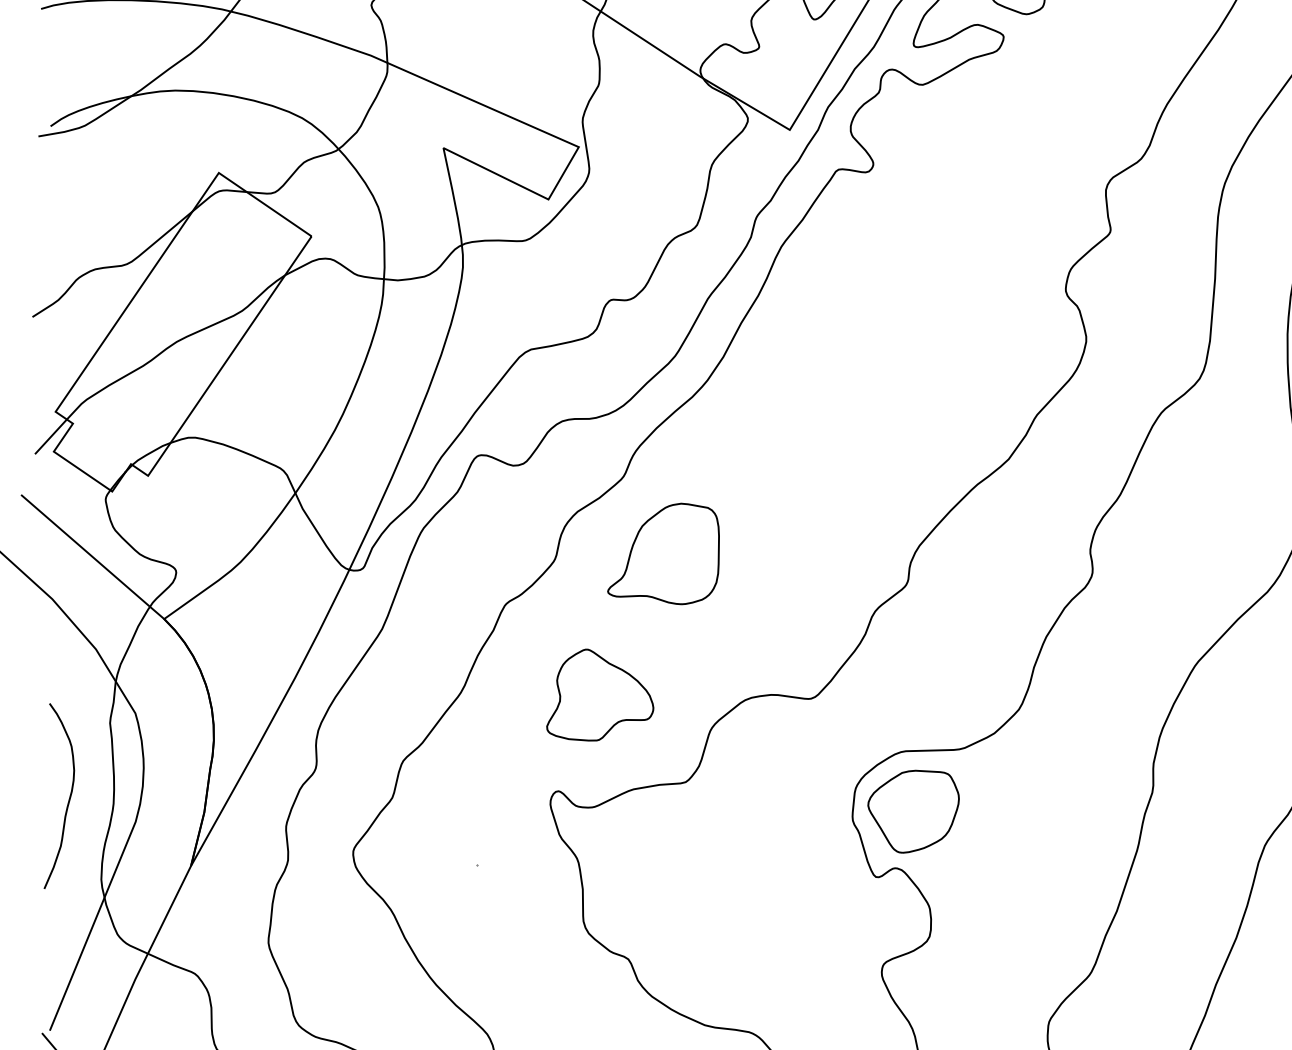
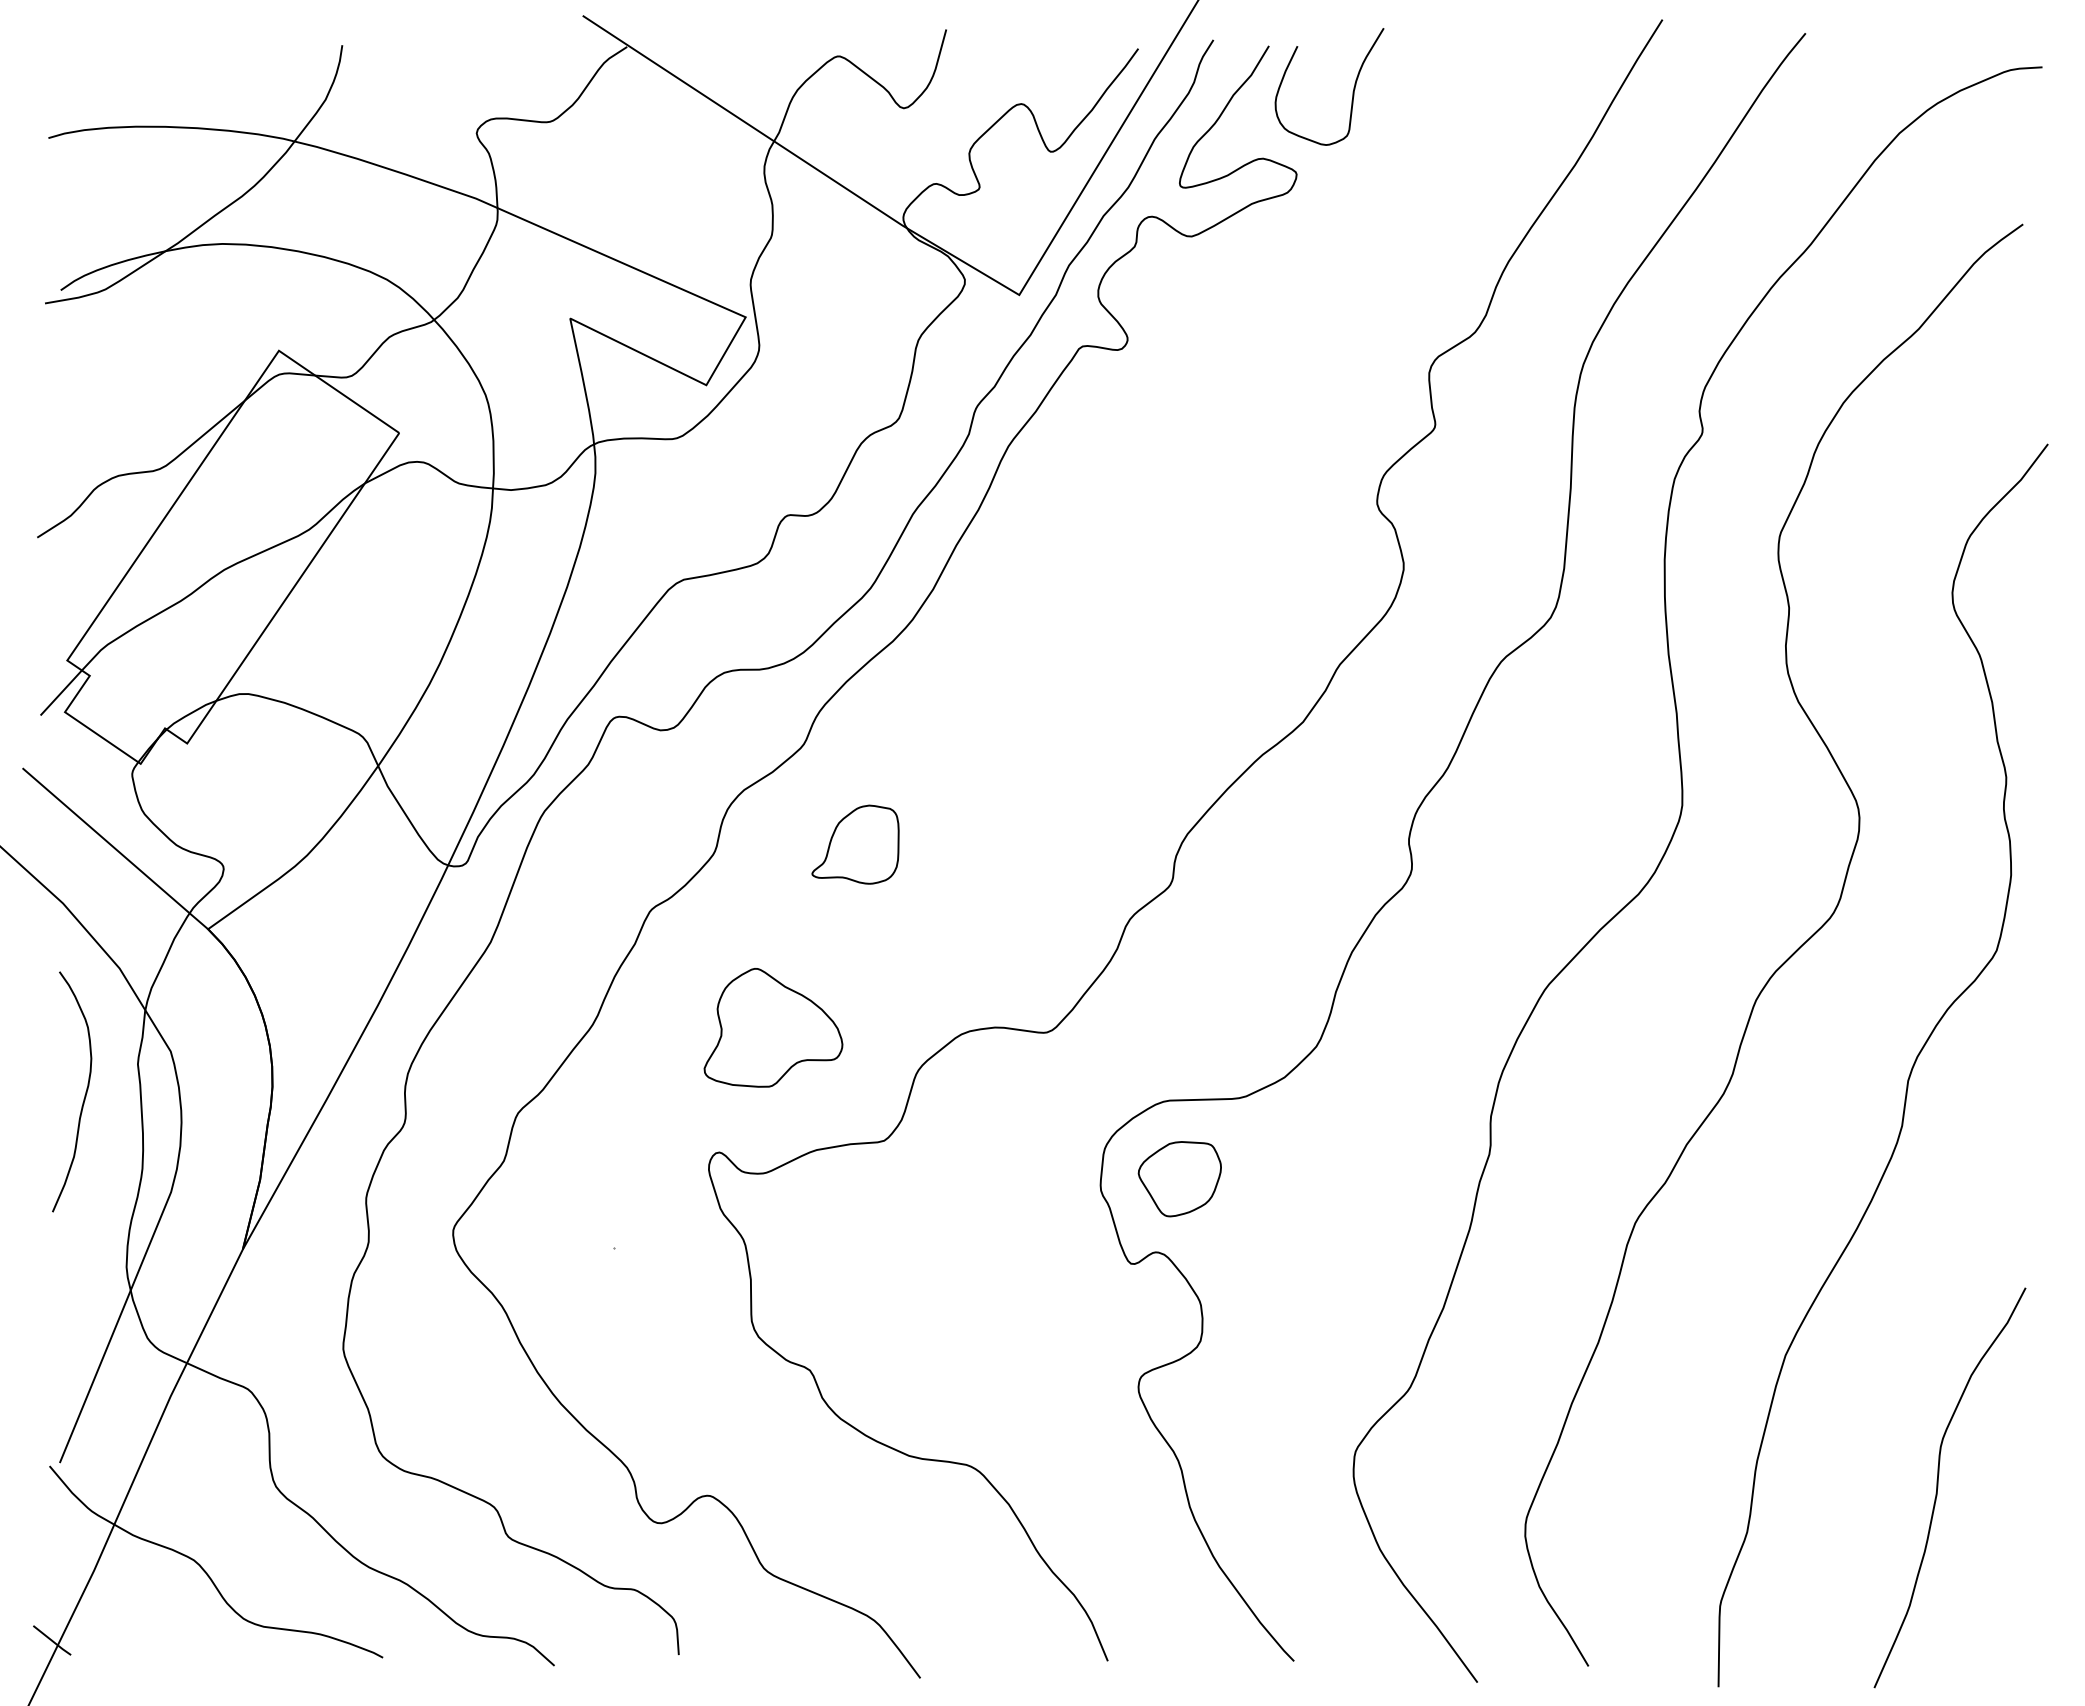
part: (663, 553) -> (855, 844), size x0.6
curve: (68, 798) -> (84, 1095), moved
part: (913, 812) -> (1179, 1179), size x0.7

